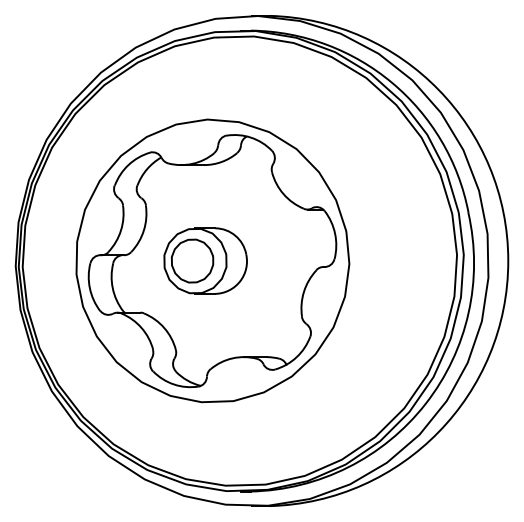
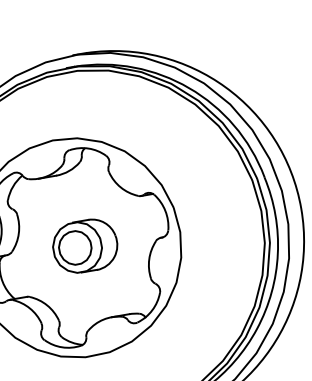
part: (205, 260) -> (85, 245), moved

